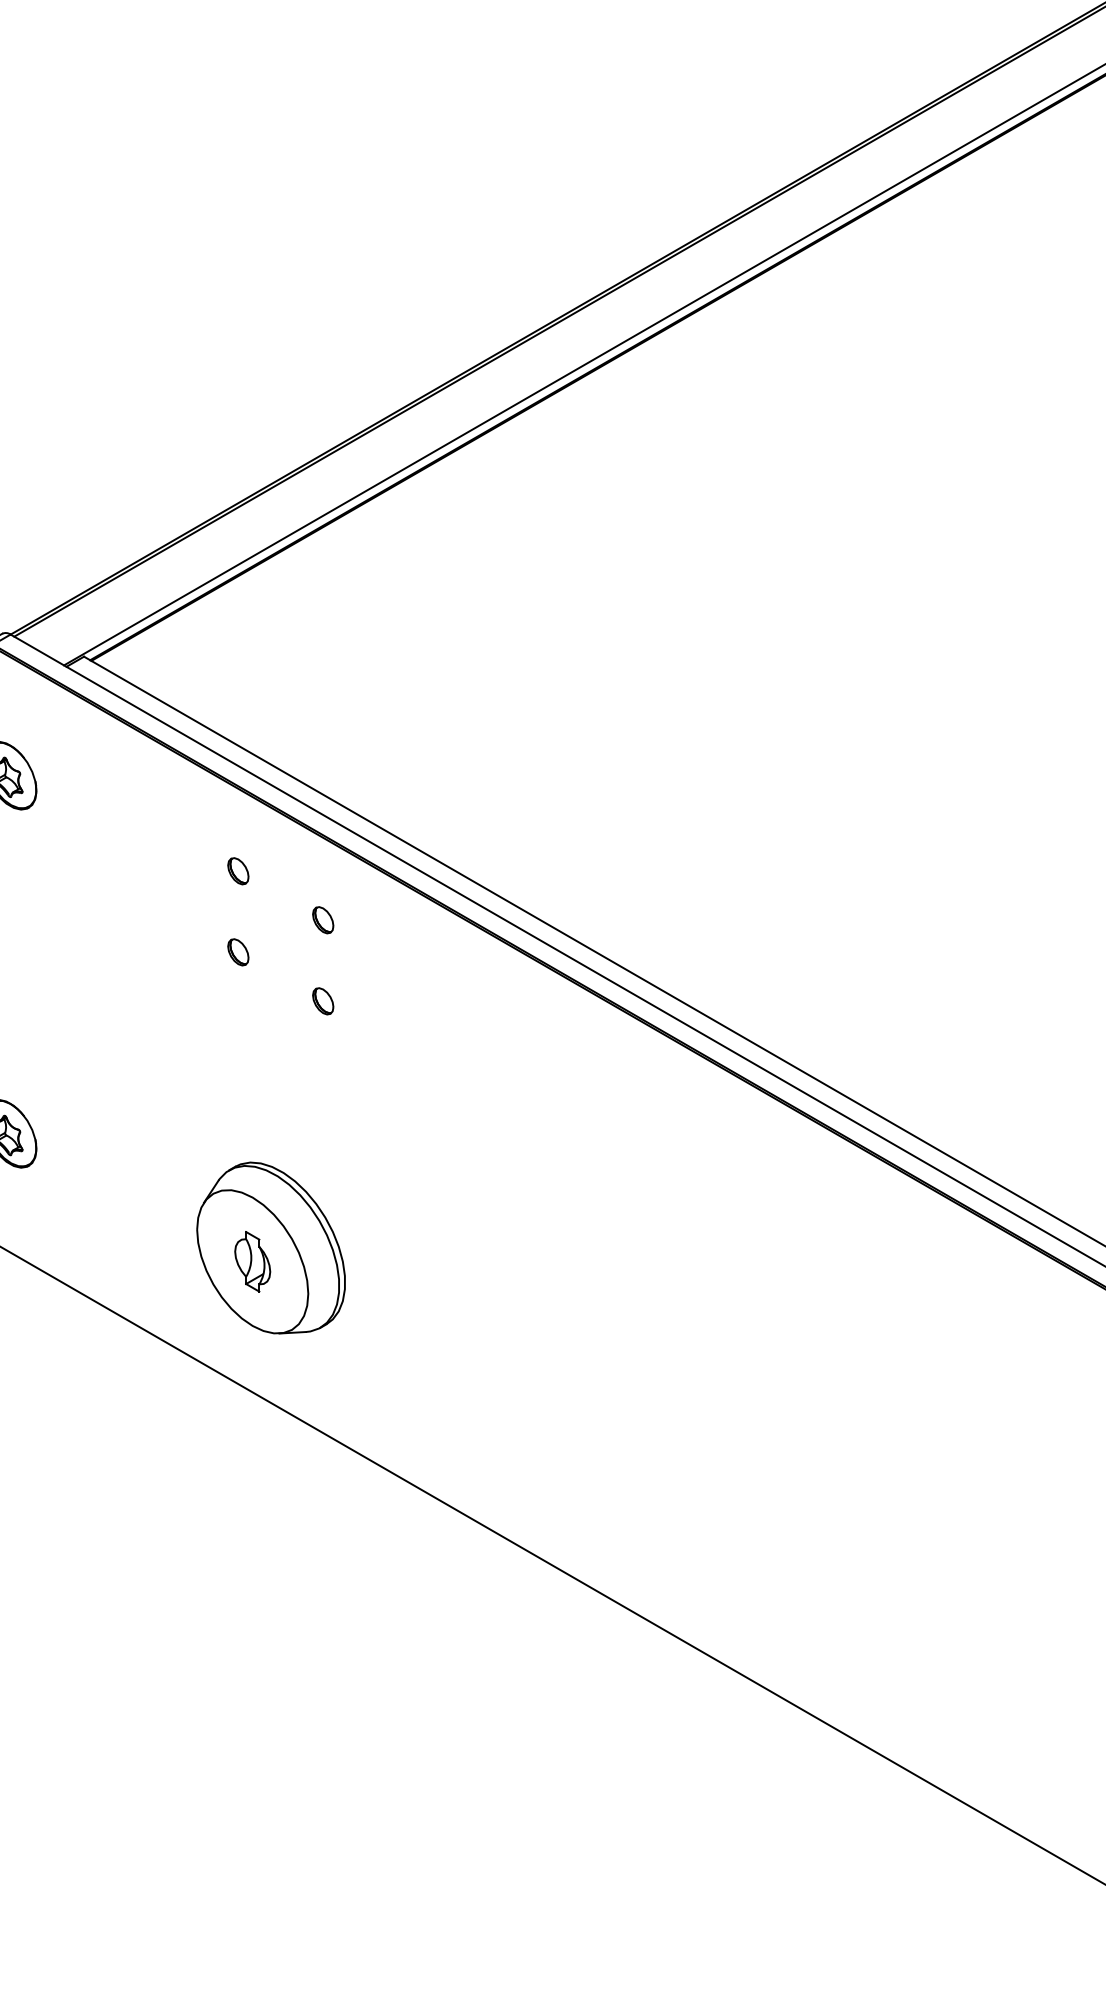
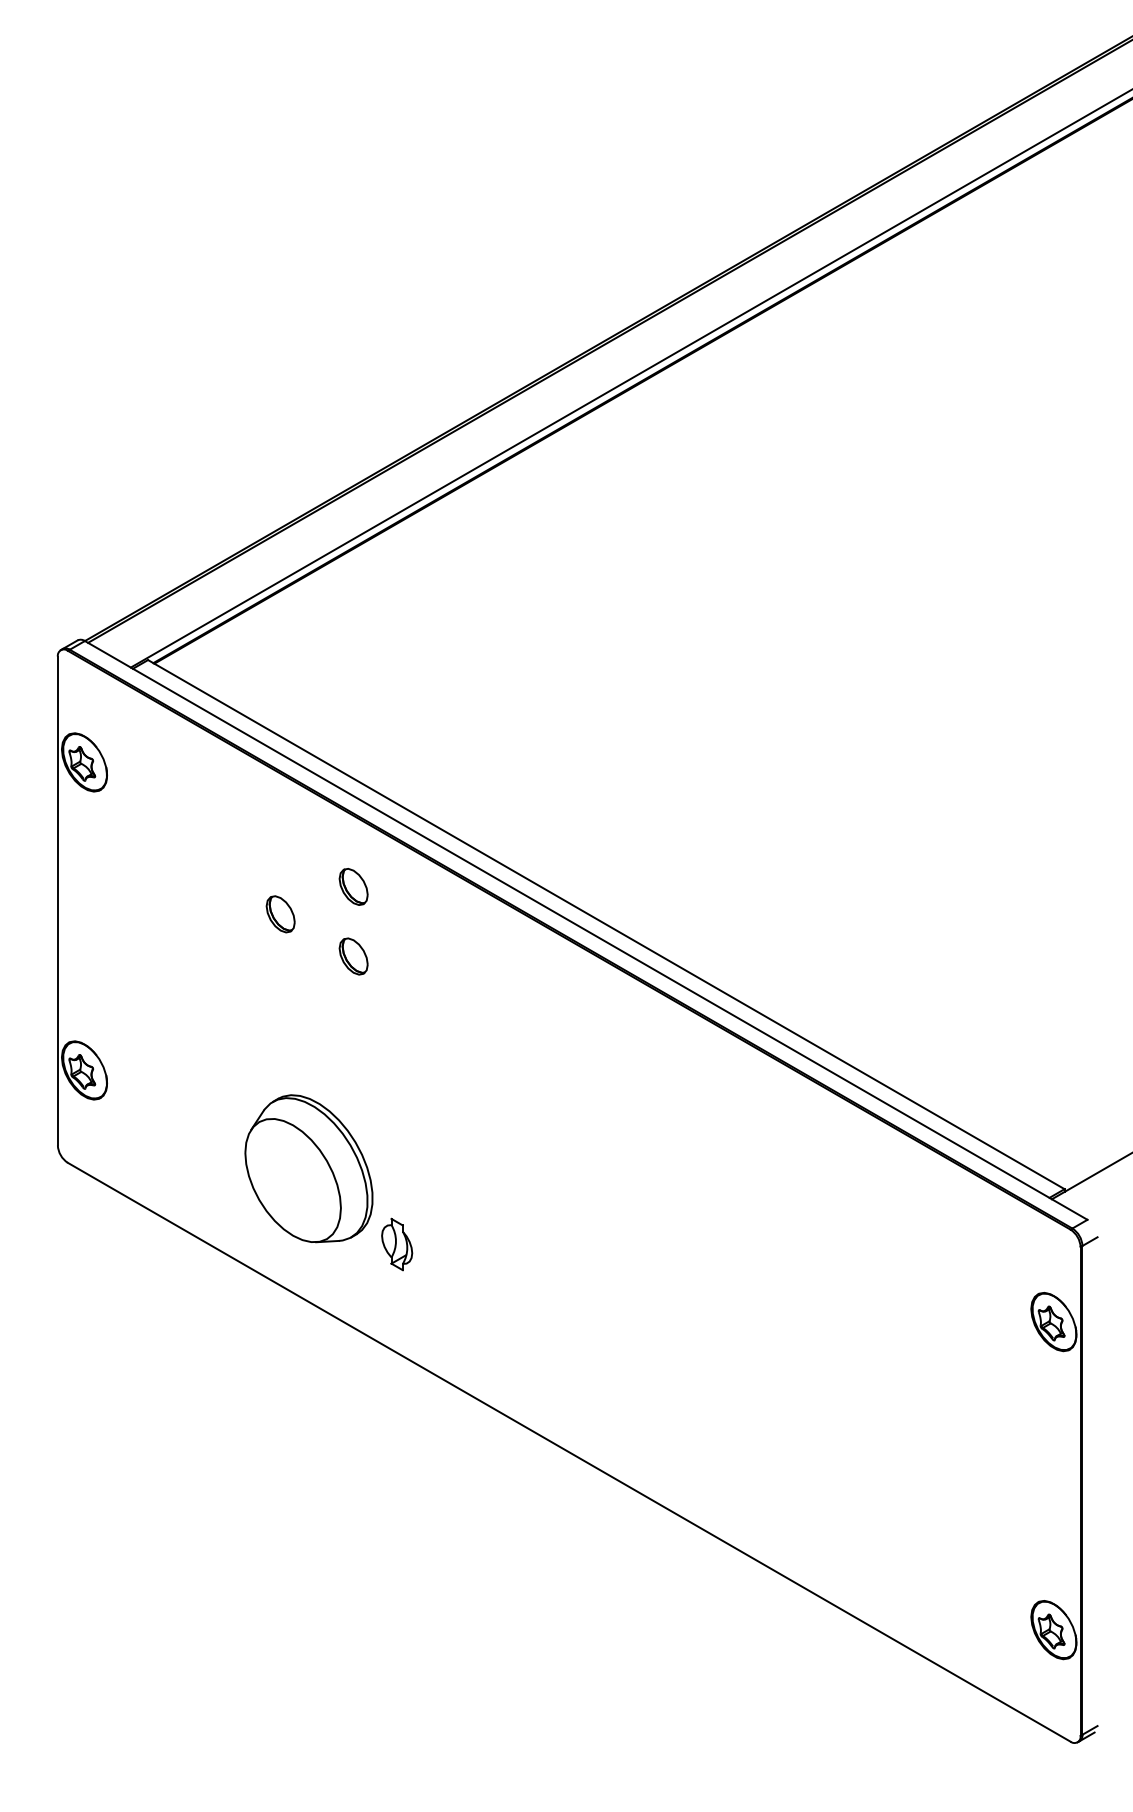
part: (238, 871) -> (280, 844), removed
part: (322, 919) -> (353, 886), size x1.6
part: (238, 952) -> (280, 914), size x1.6
part: (322, 1001) -> (353, 956), size x1.6
part: (253, 1261) -> (397, 1244), moved

